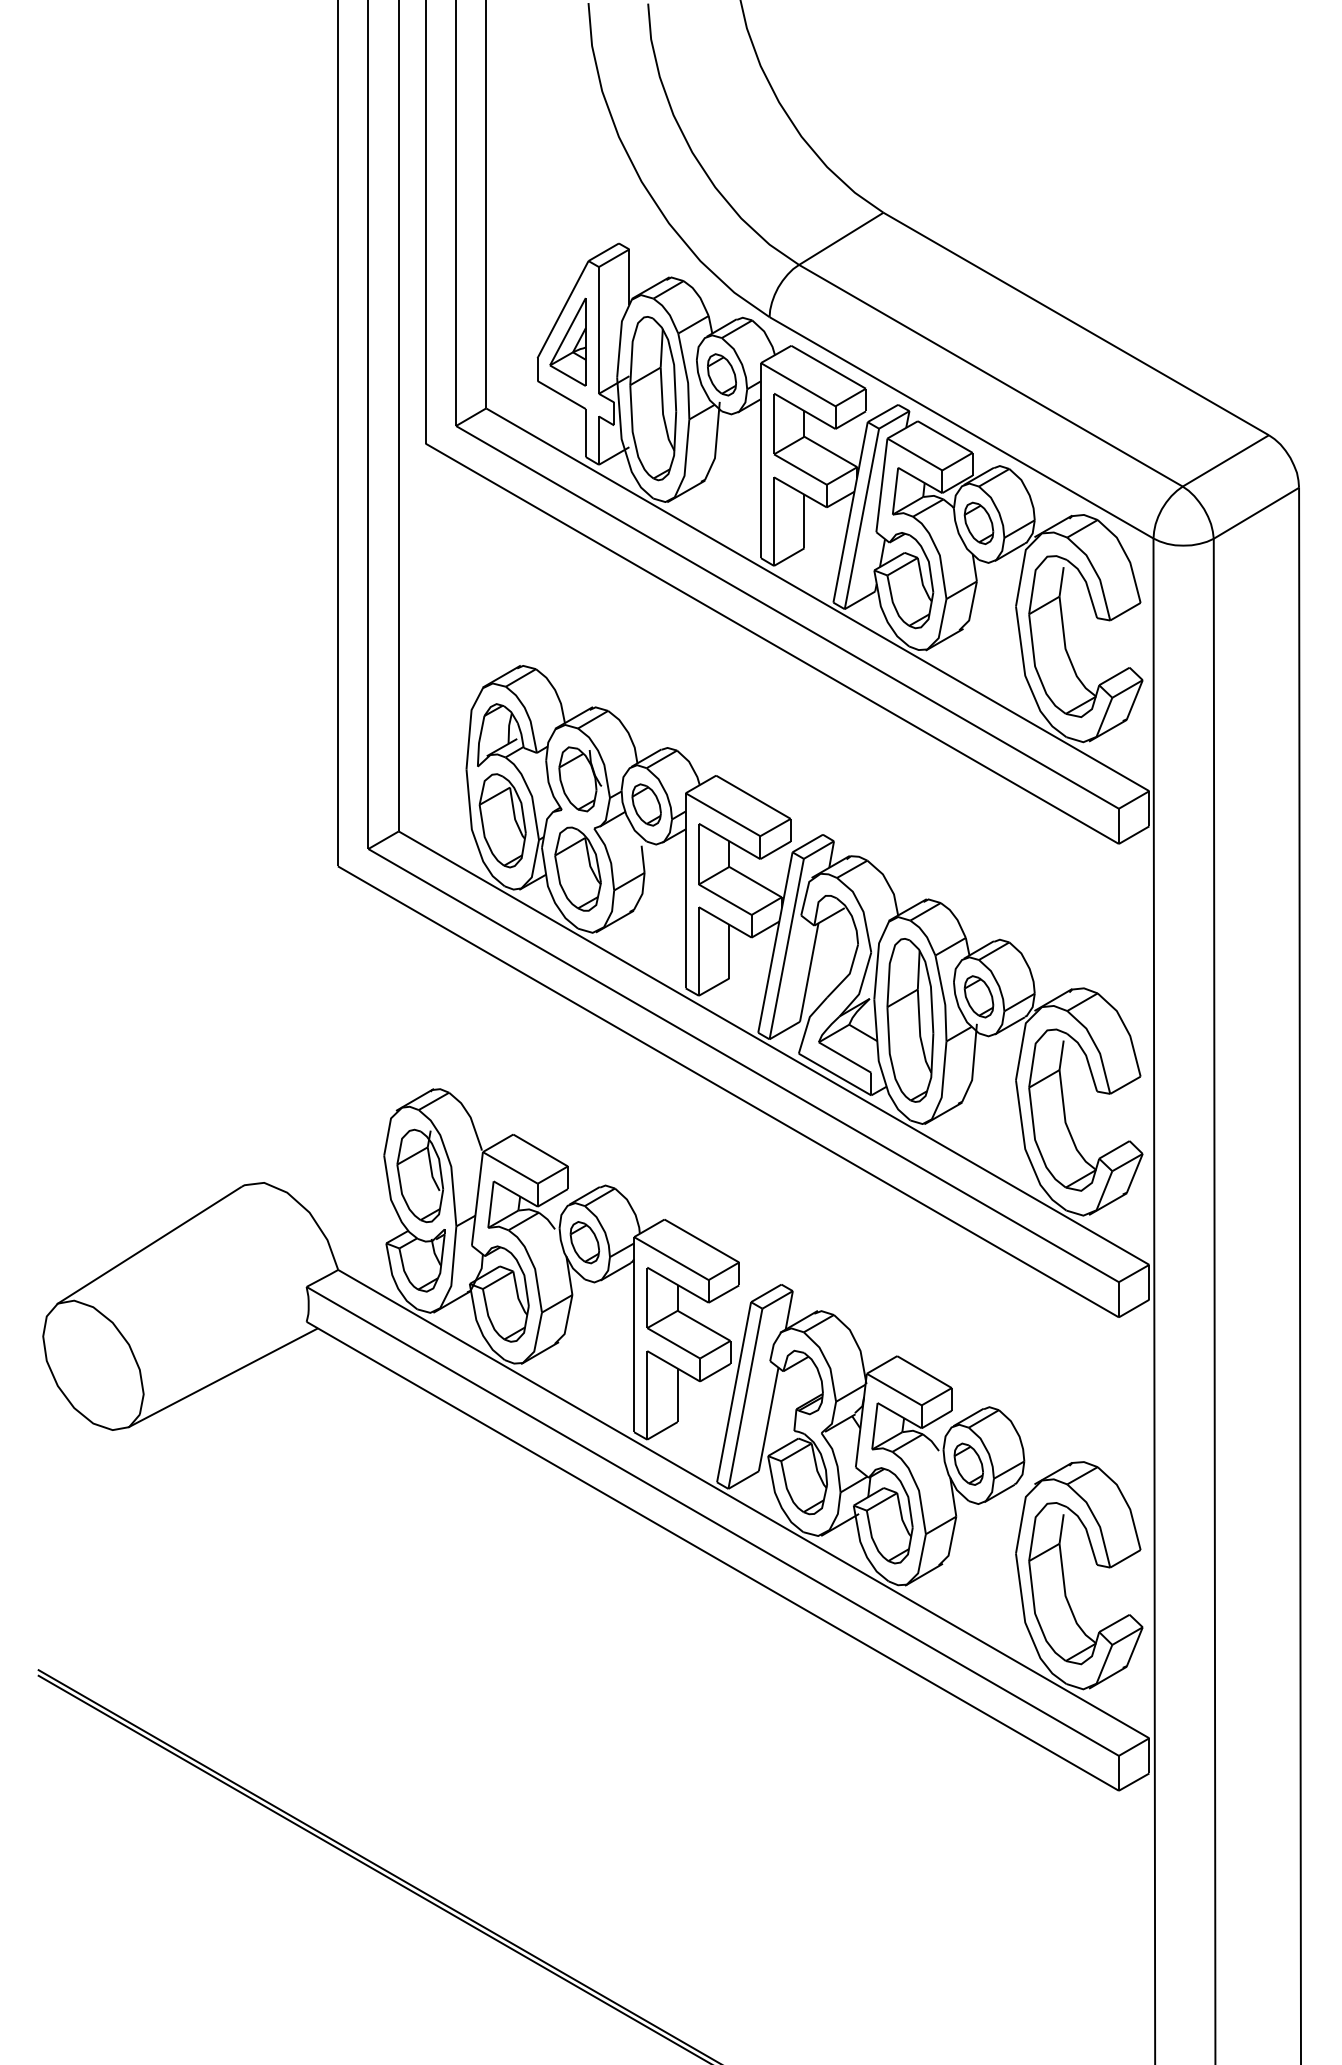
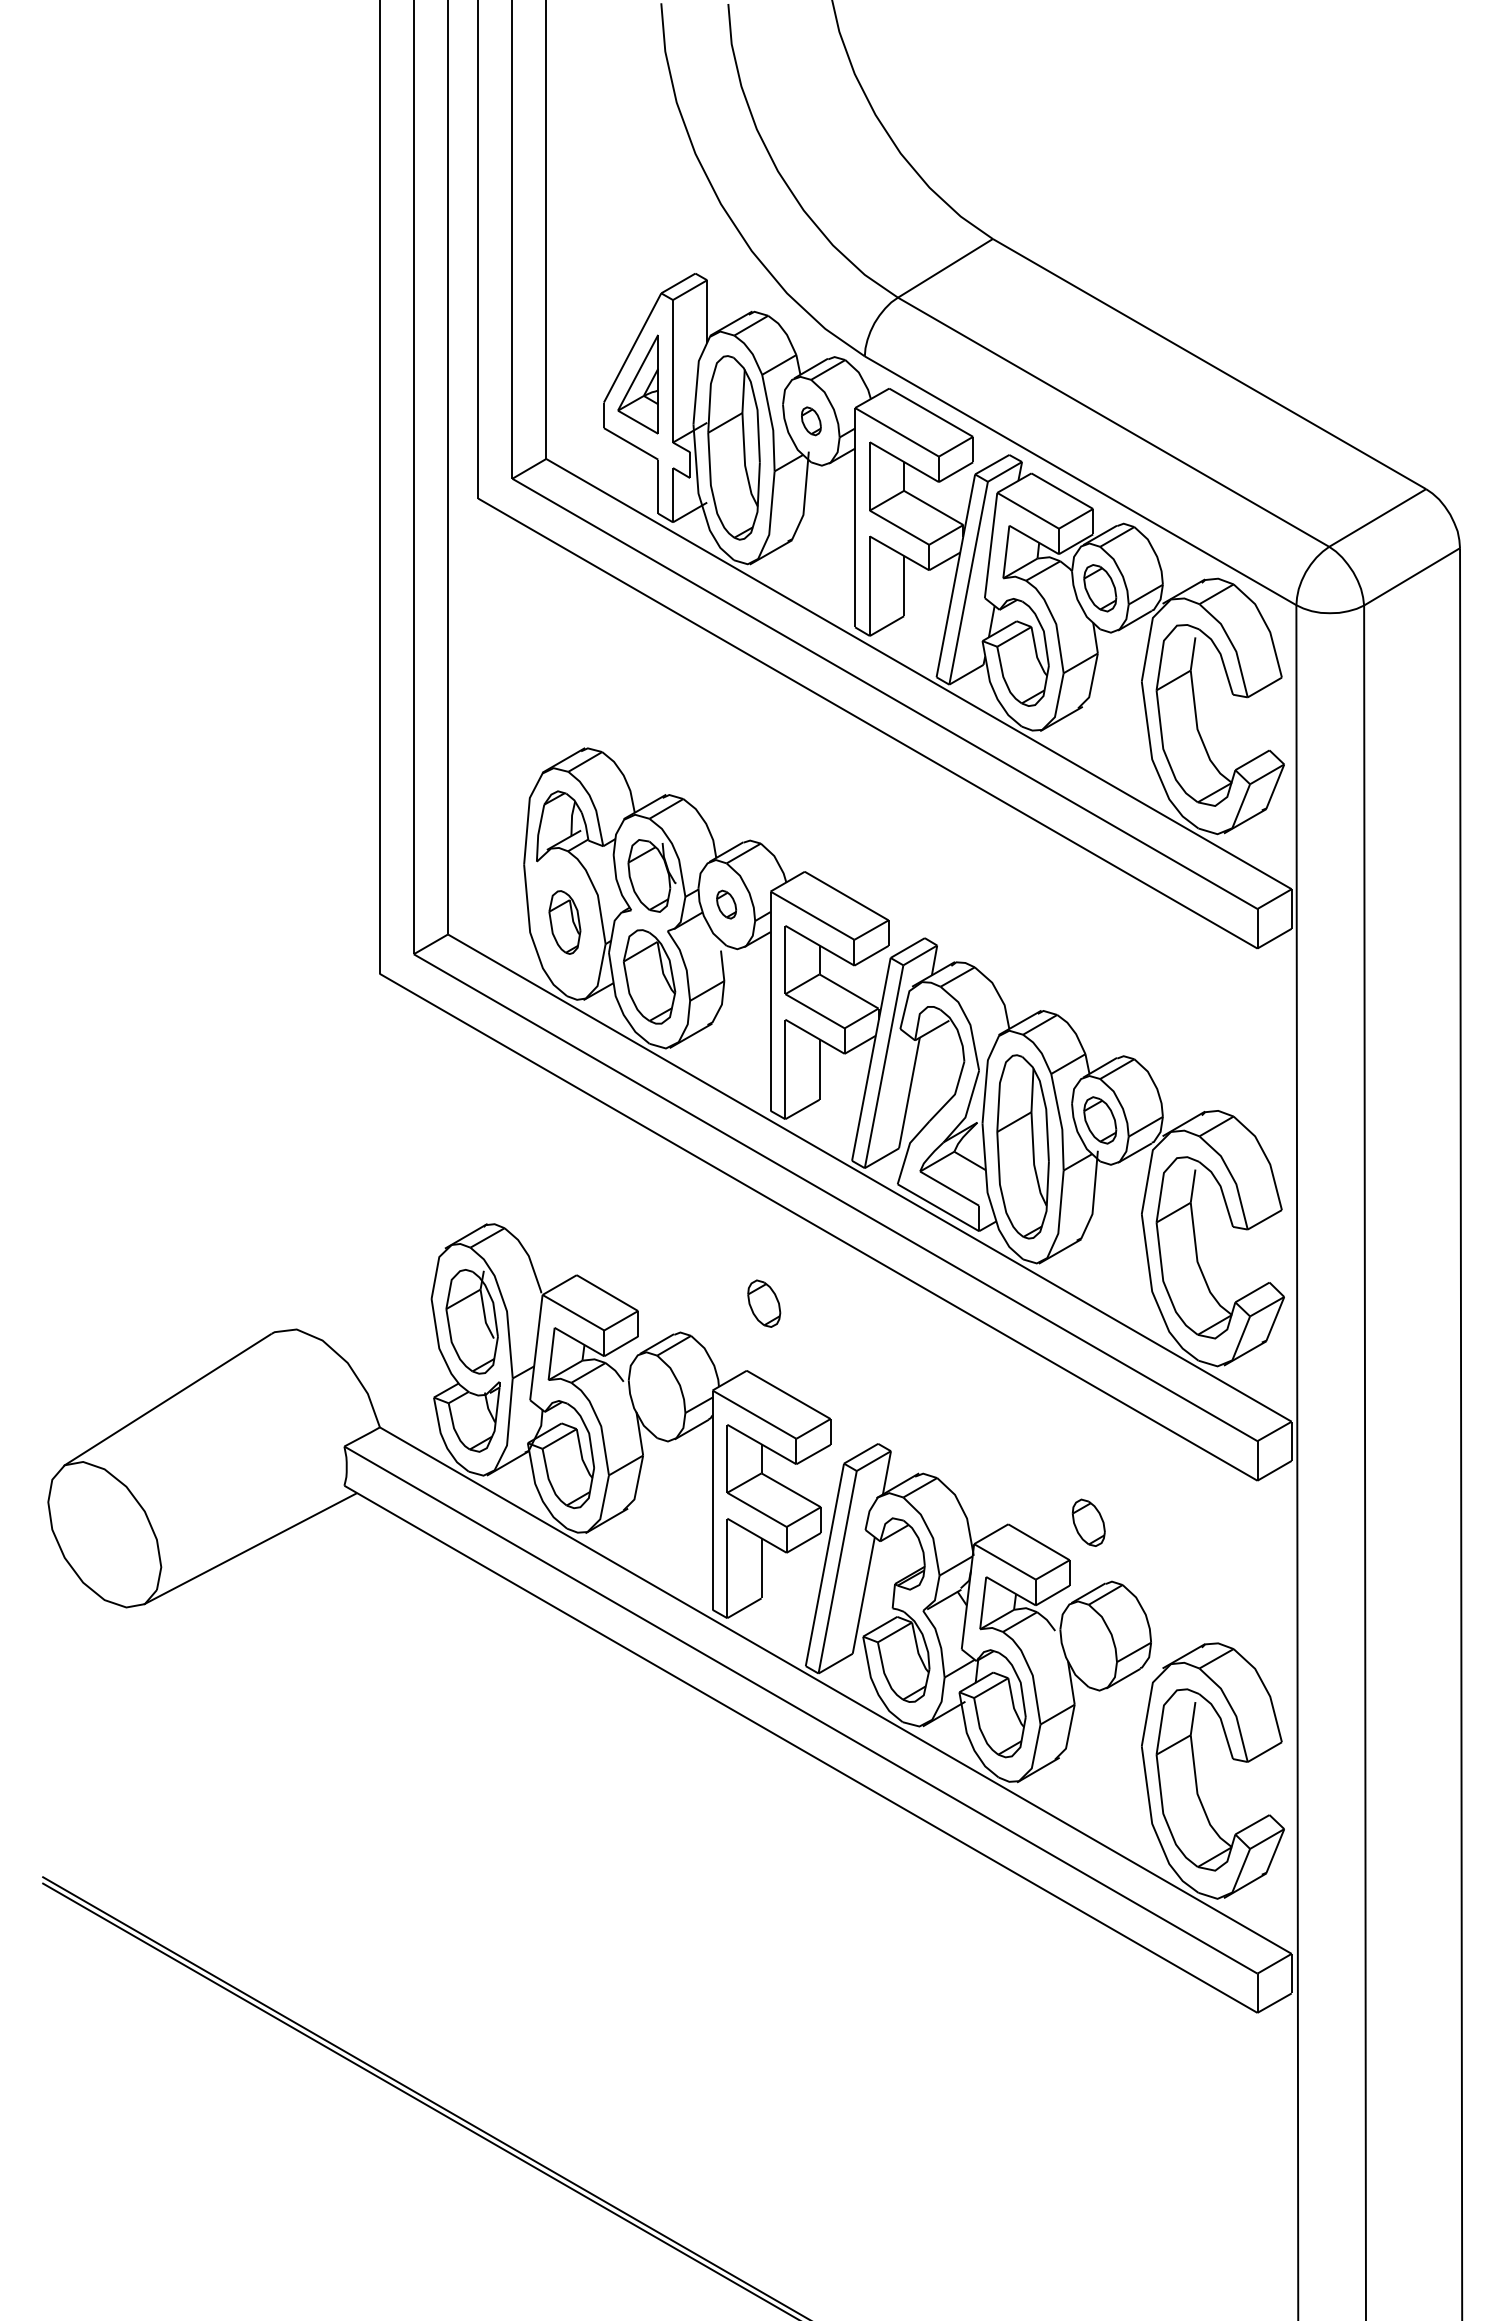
part: (722, 375) -> (811, 421), size x0.6
part: (646, 804) -> (726, 904), size x0.6
part: (502, 820) -> (564, 922), size x0.6
part: (585, 1242) -> (764, 1303), moved
part: (968, 1463) -> (1088, 1522), moved

